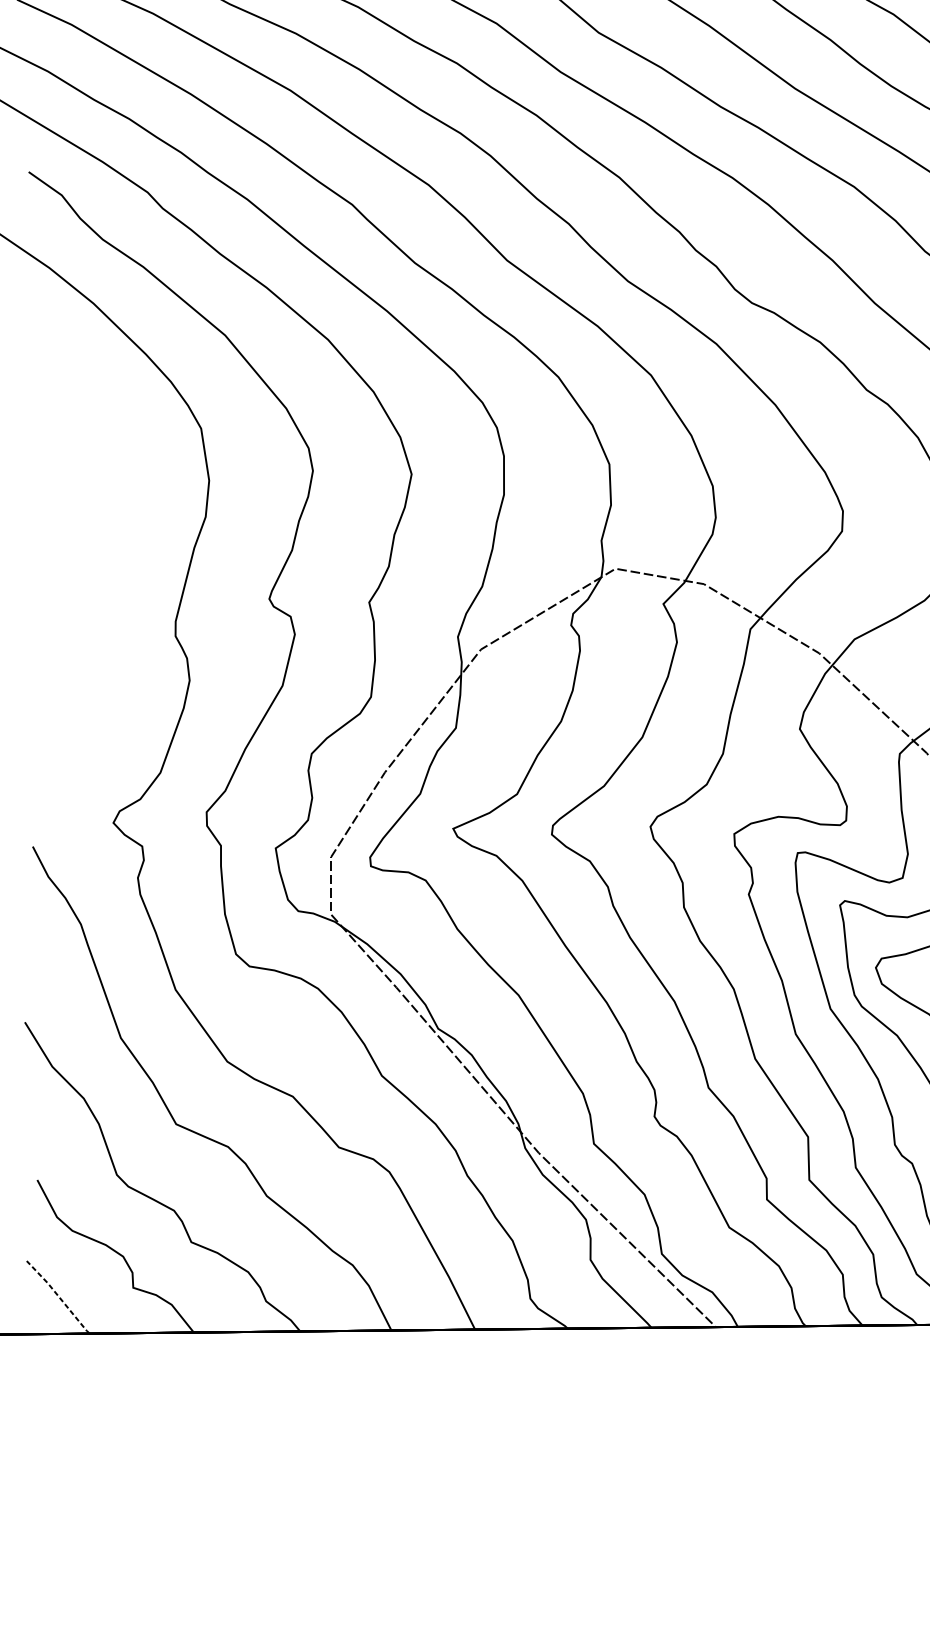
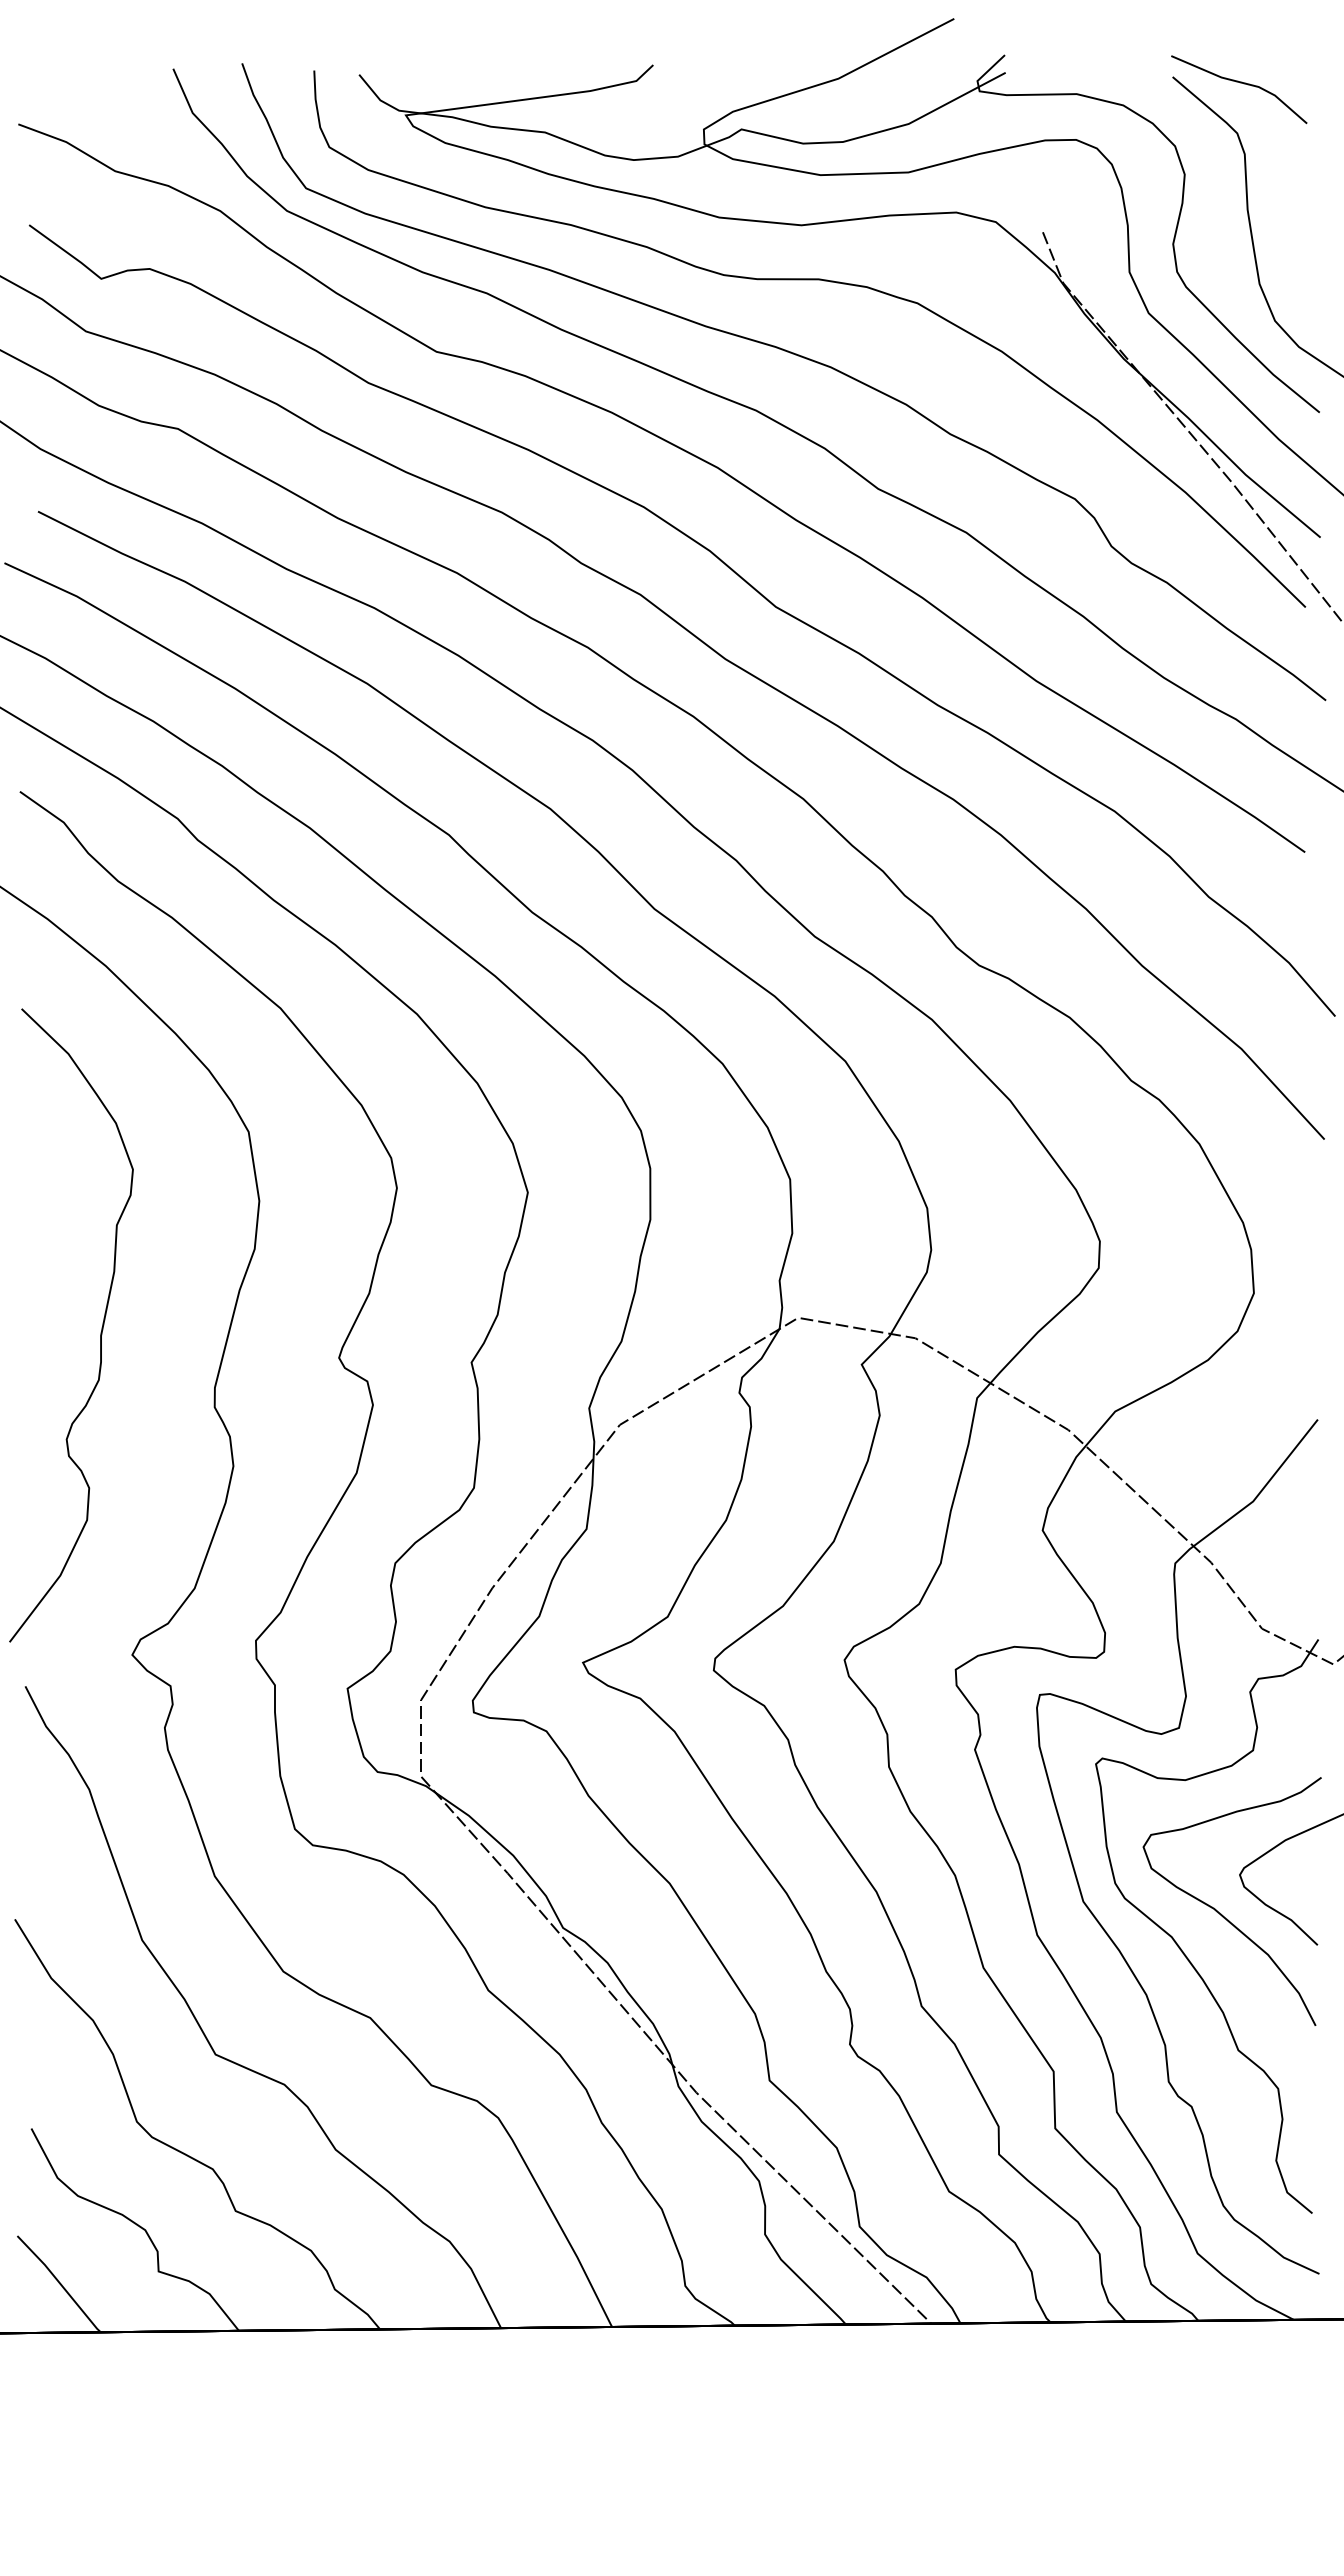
curve: (89, 579) -> (100, 1332), added
line: (58, 1296) -> (59, 2283), dashed -> solid

